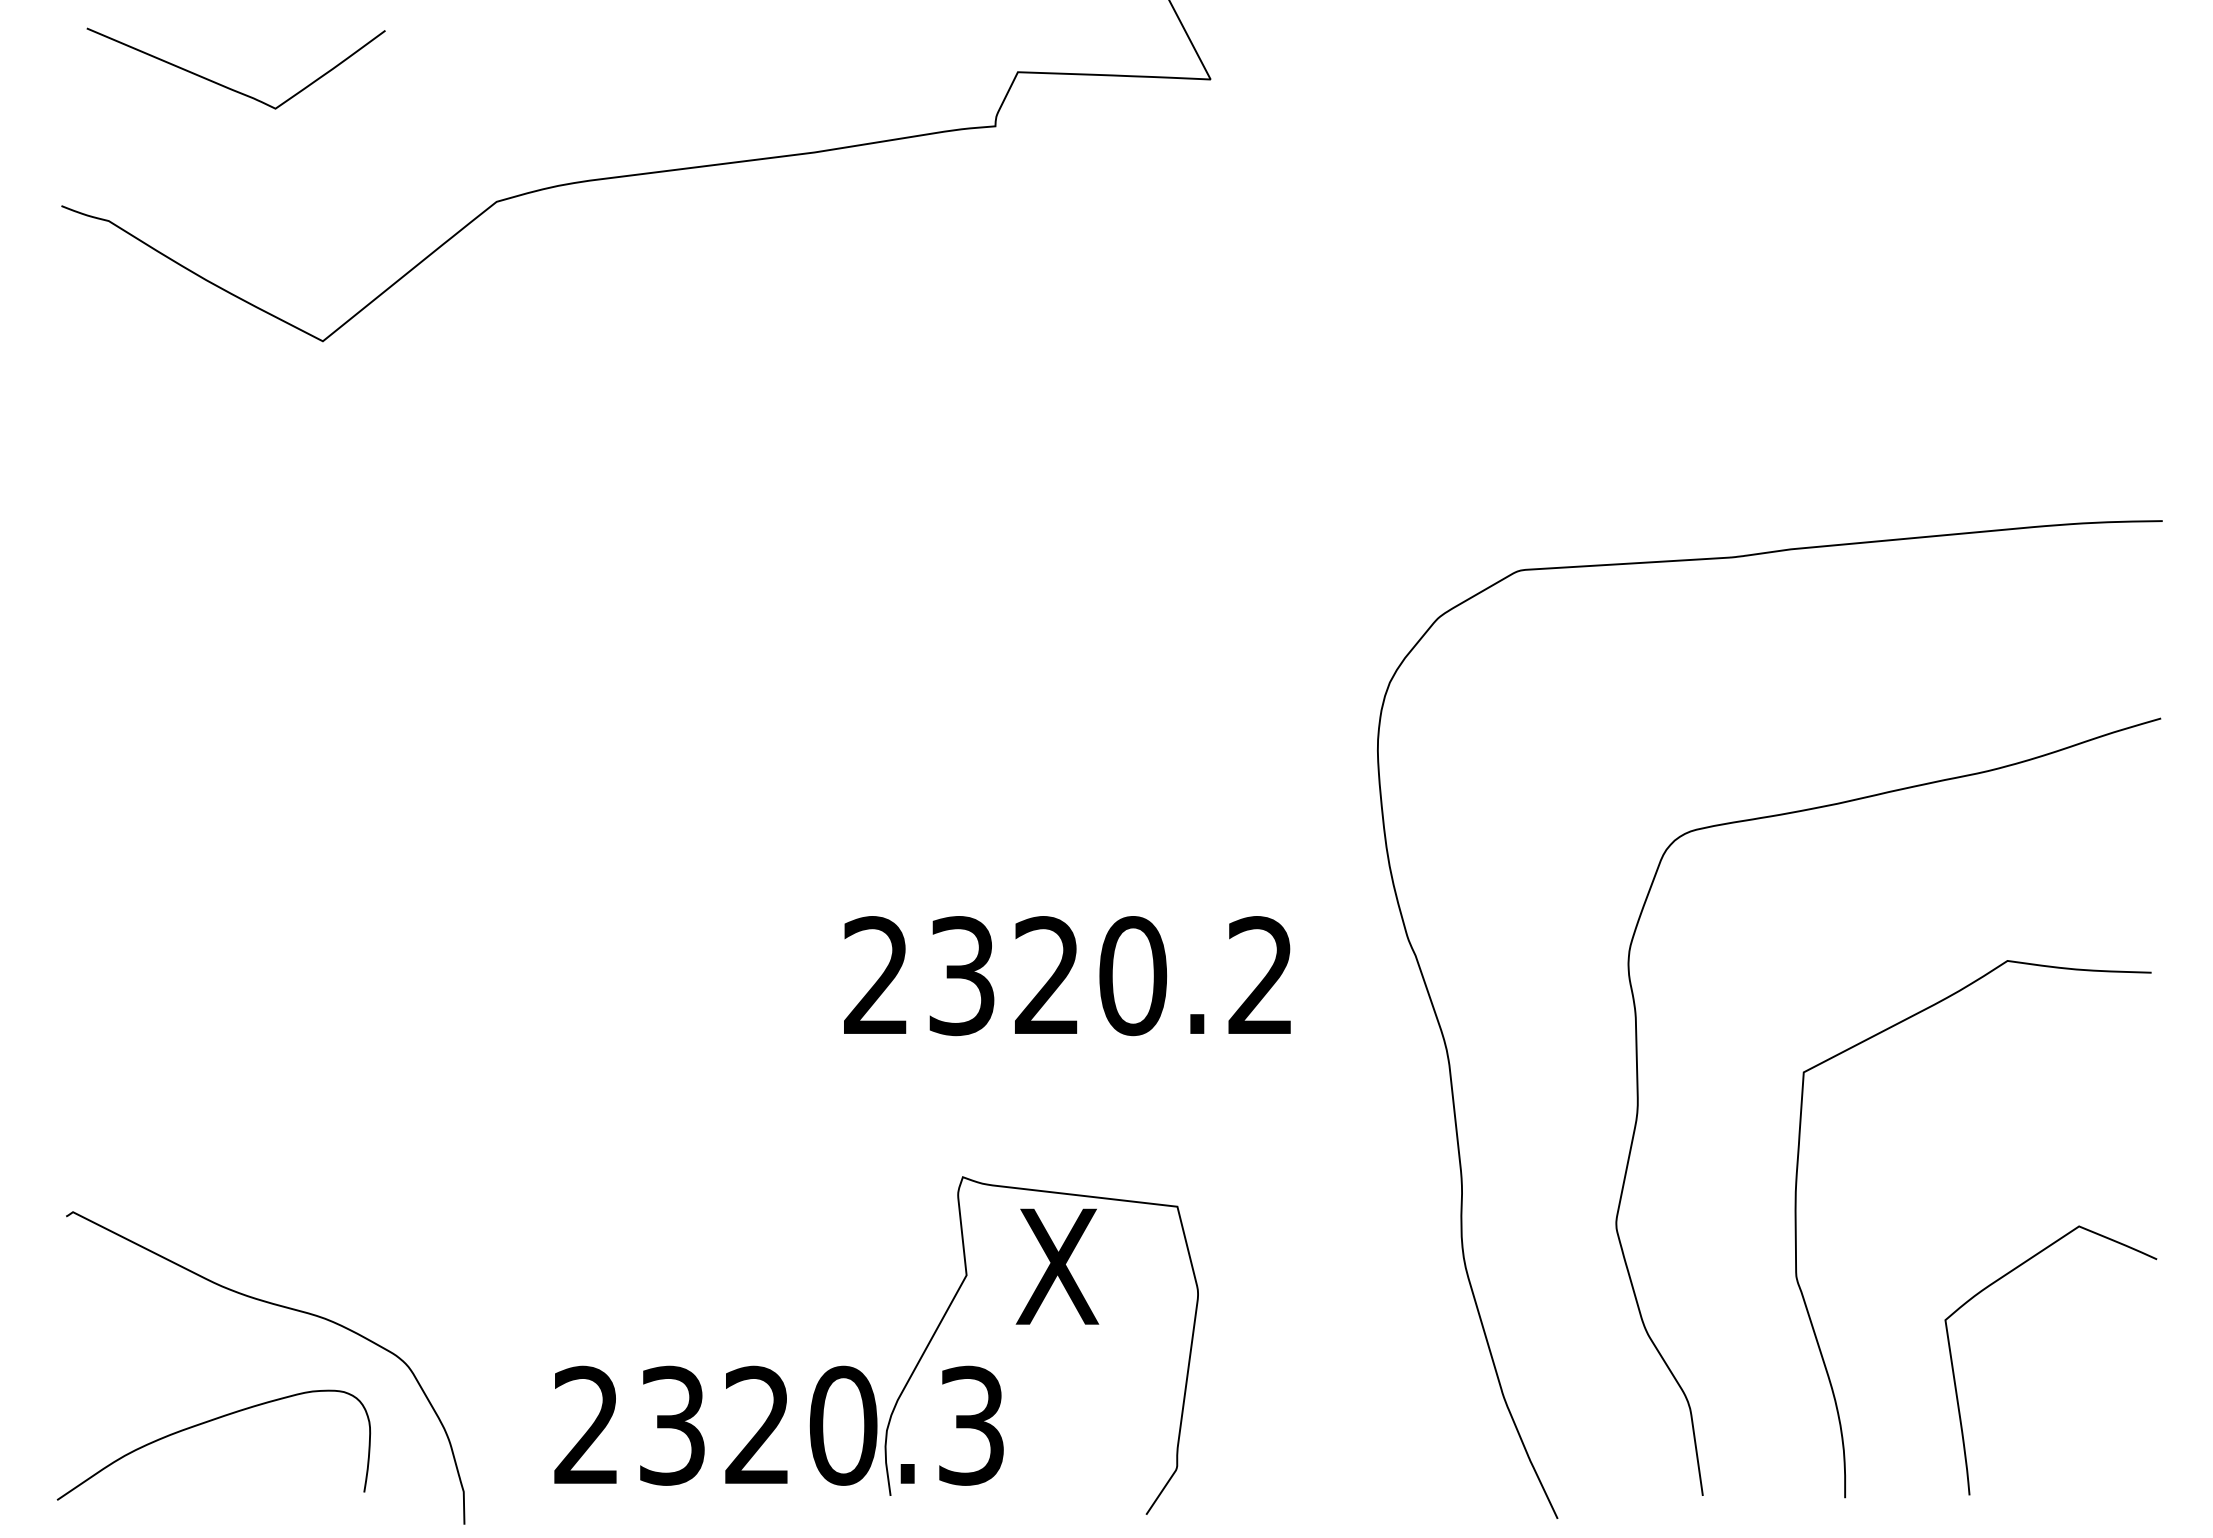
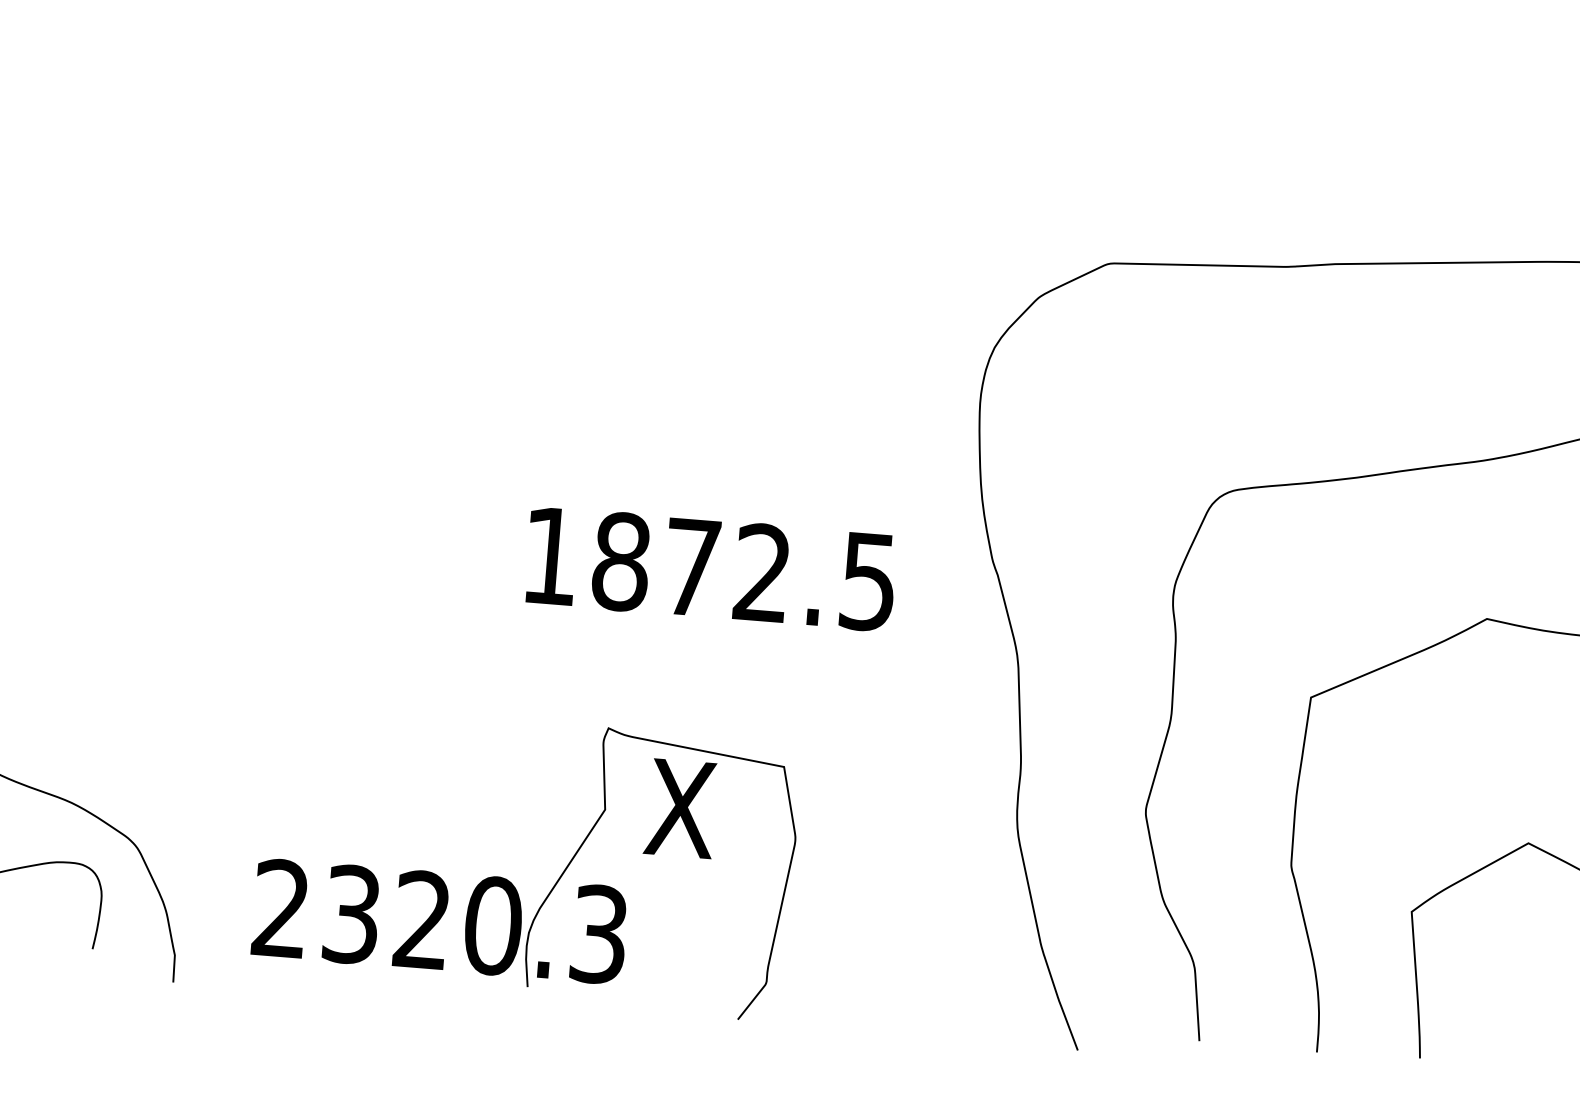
text: (1068, 976) -> (709, 569), 2320.2 -> 1872.5

